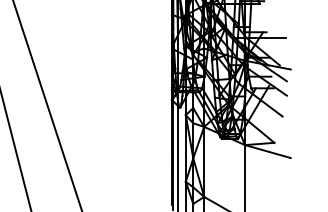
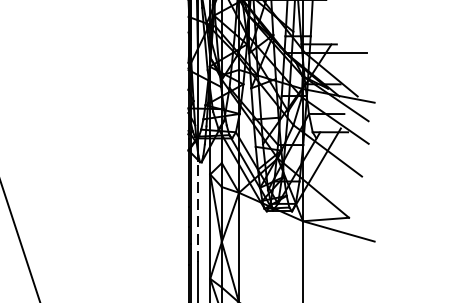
line: (177, 138) -> (197, 210), solid -> dashed

